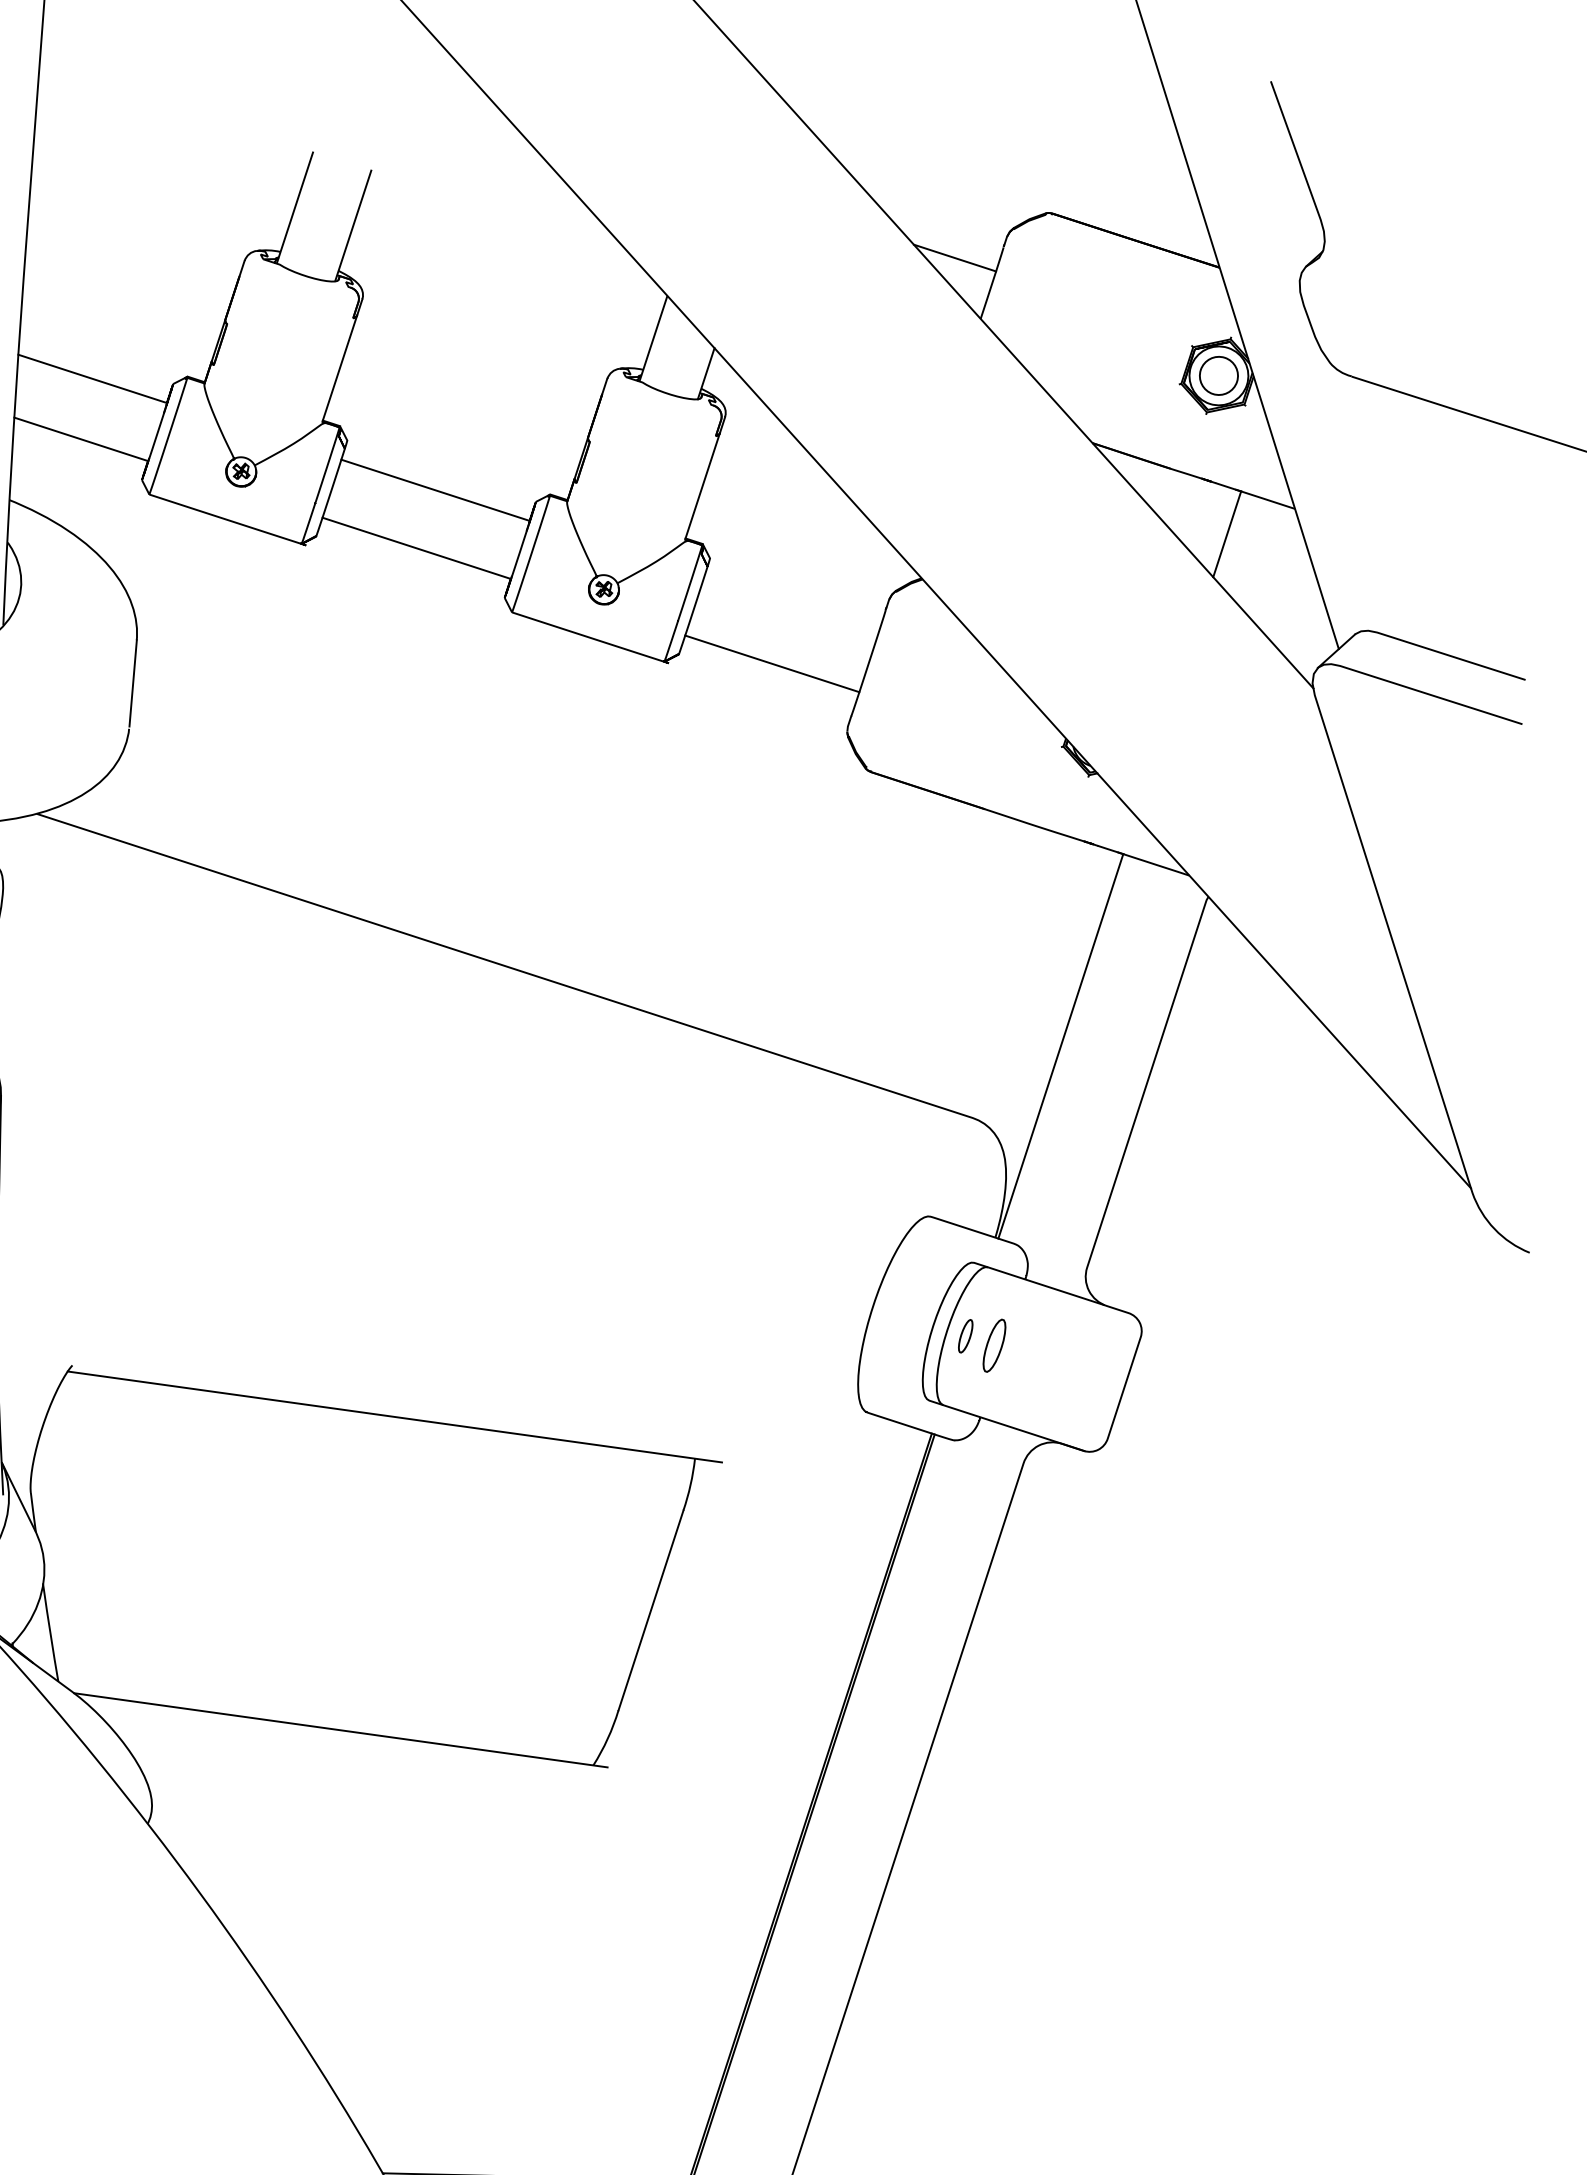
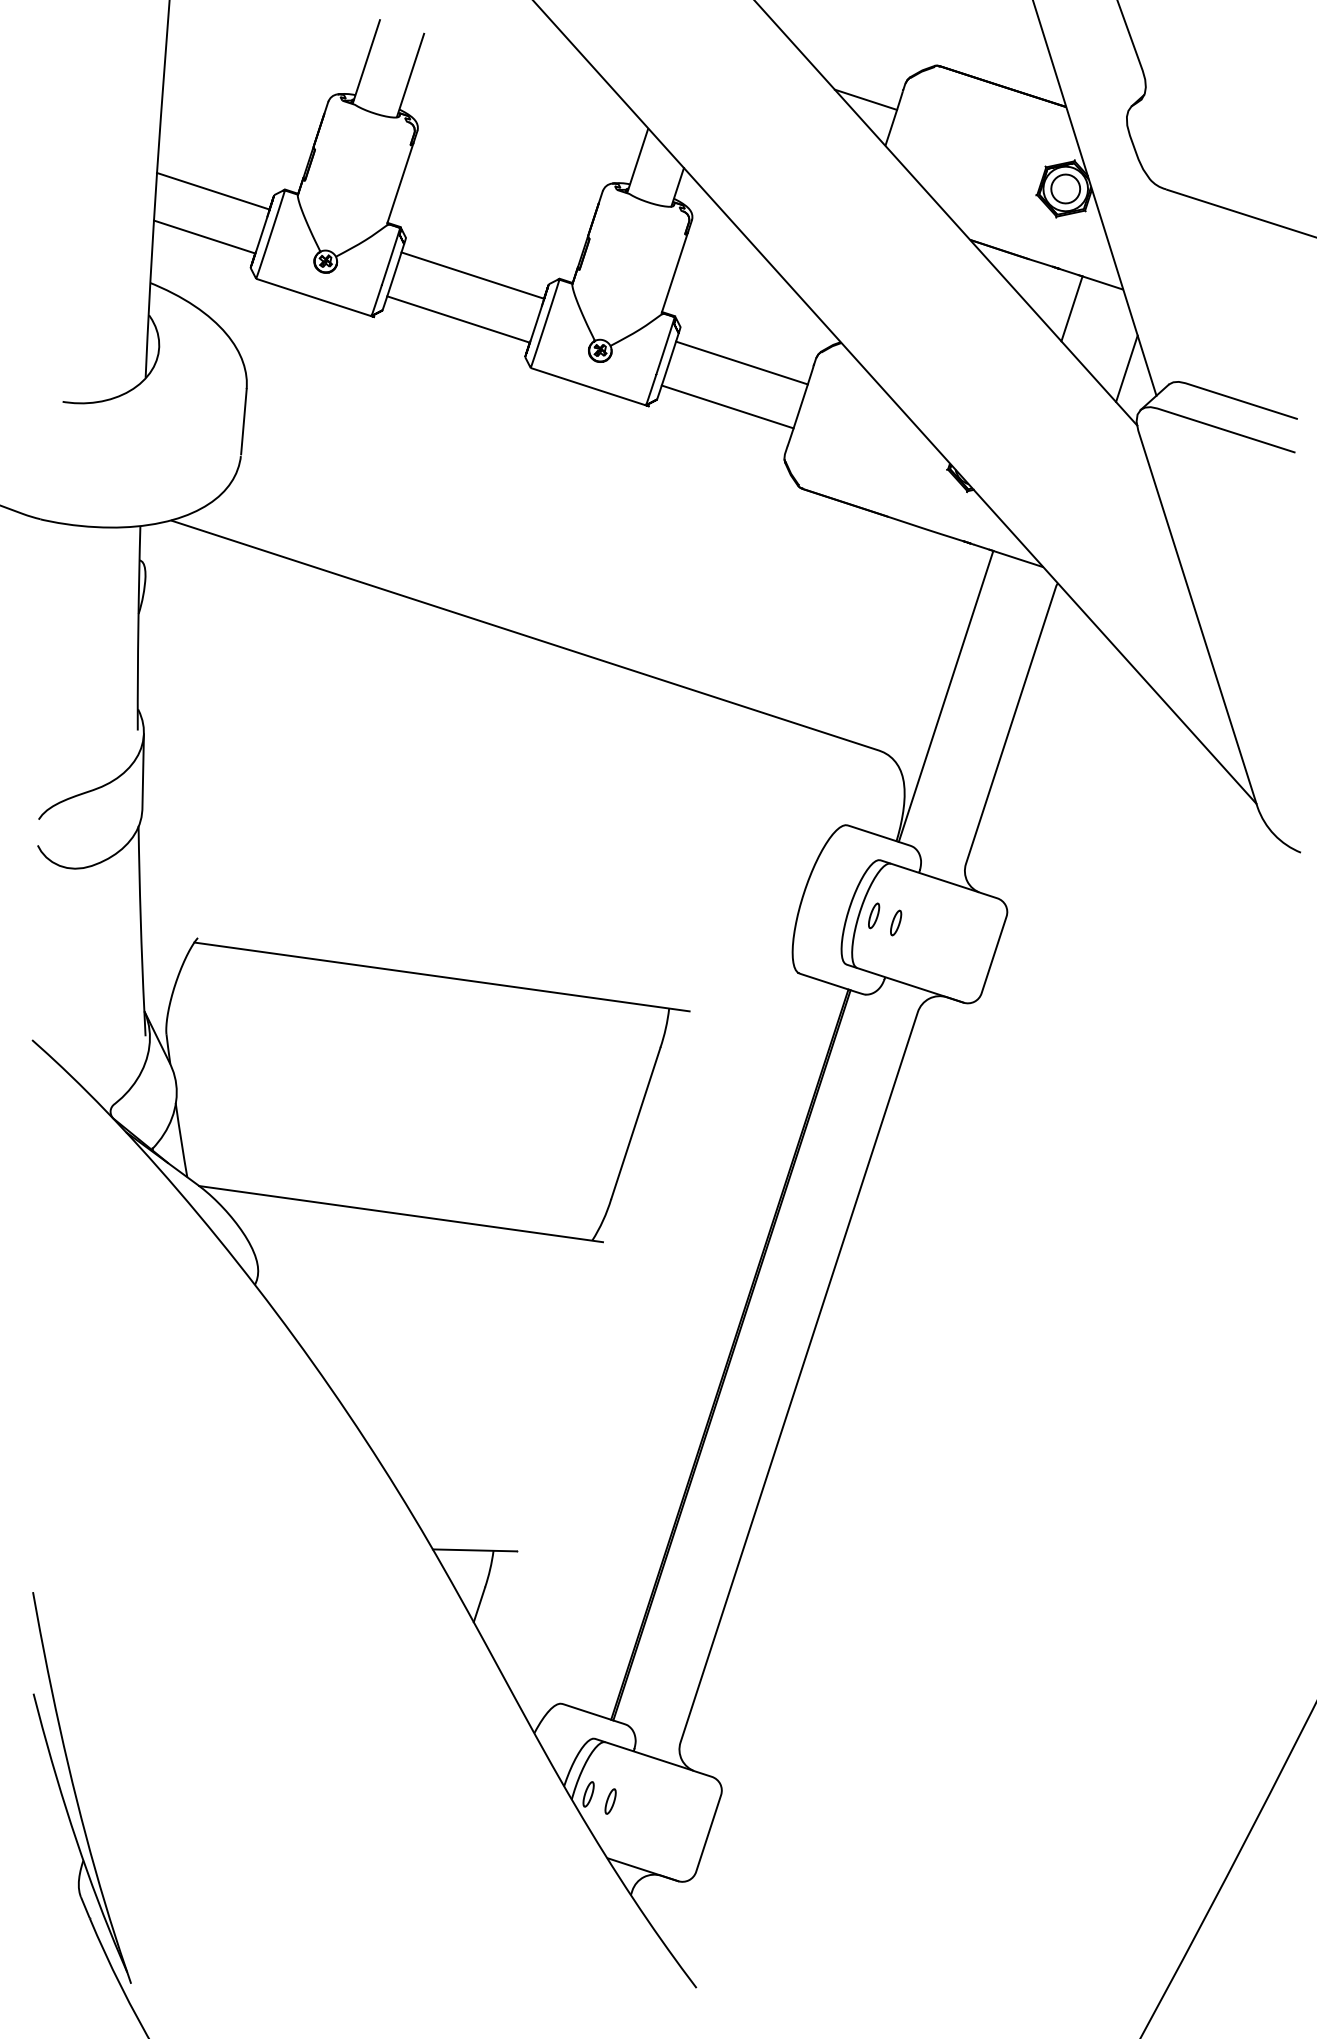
line: (790, 605) -> (741, 362), added
line: (1299, 613) -> (1126, 368), added
part: (995, 1345) -> (896, 922), size x0.62

